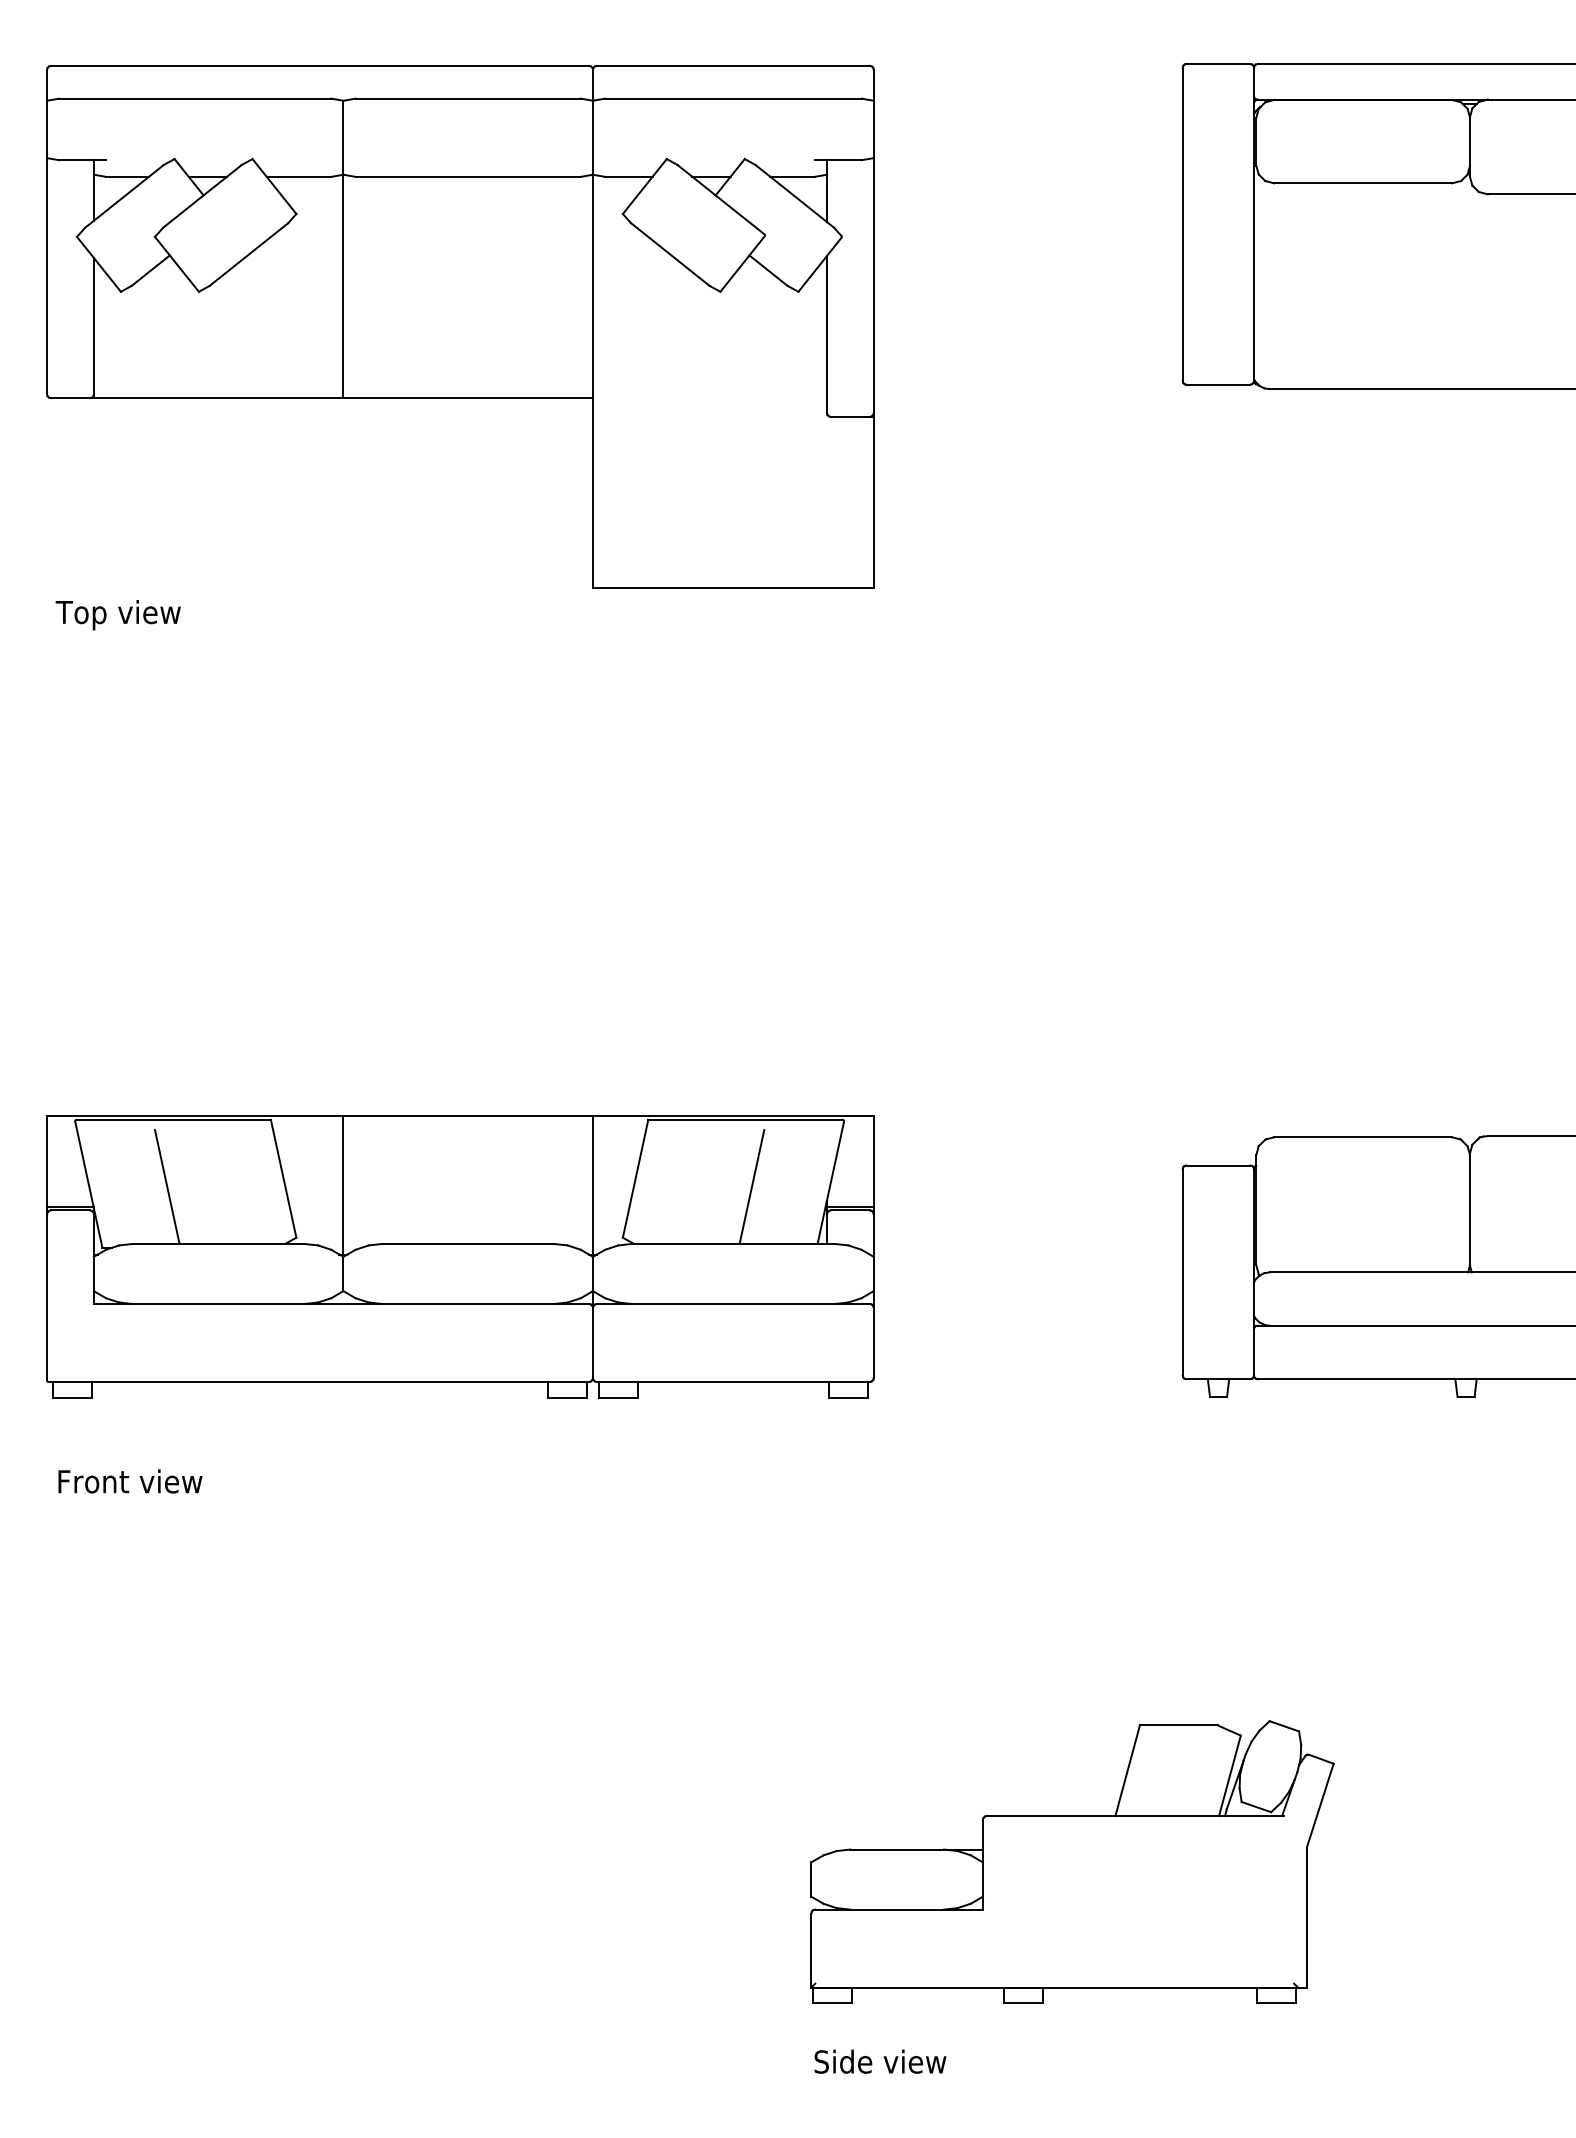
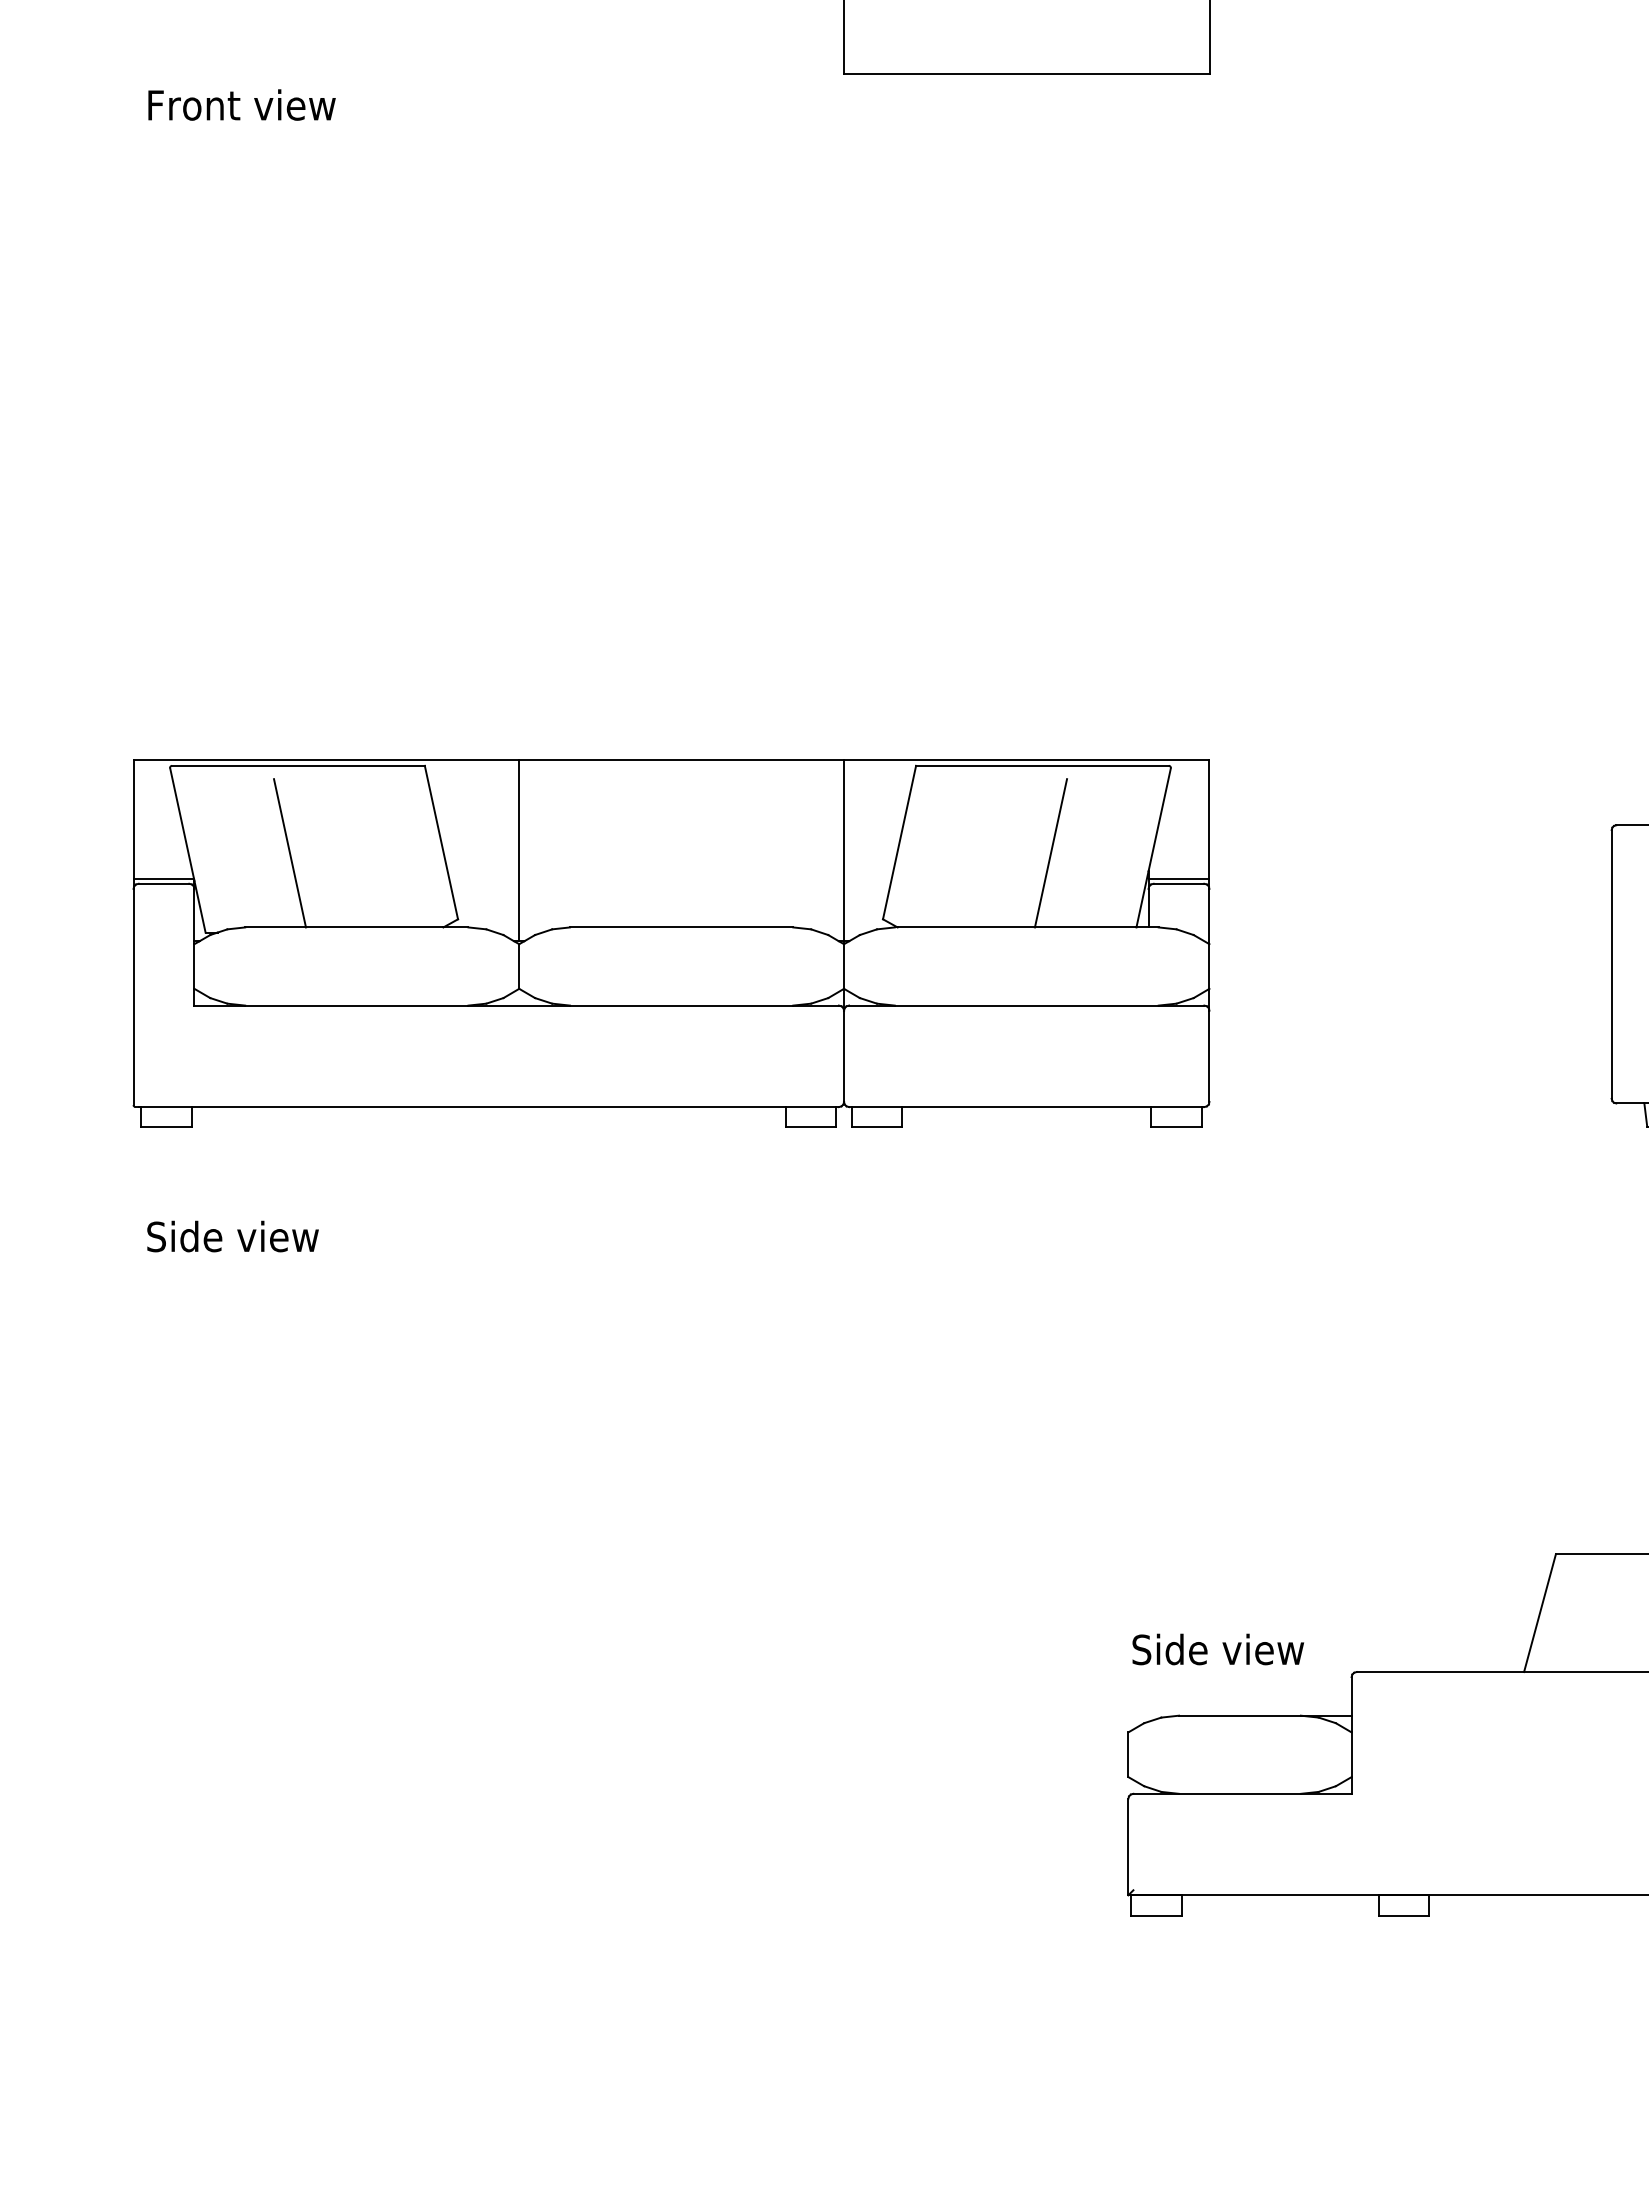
text: (128, 615) -> (239, 109), Top view -> Front view
text: (129, 1481) -> (240, 1236), Front view -> Side view
text: (880, 2061) -> (1218, 1649), moved

